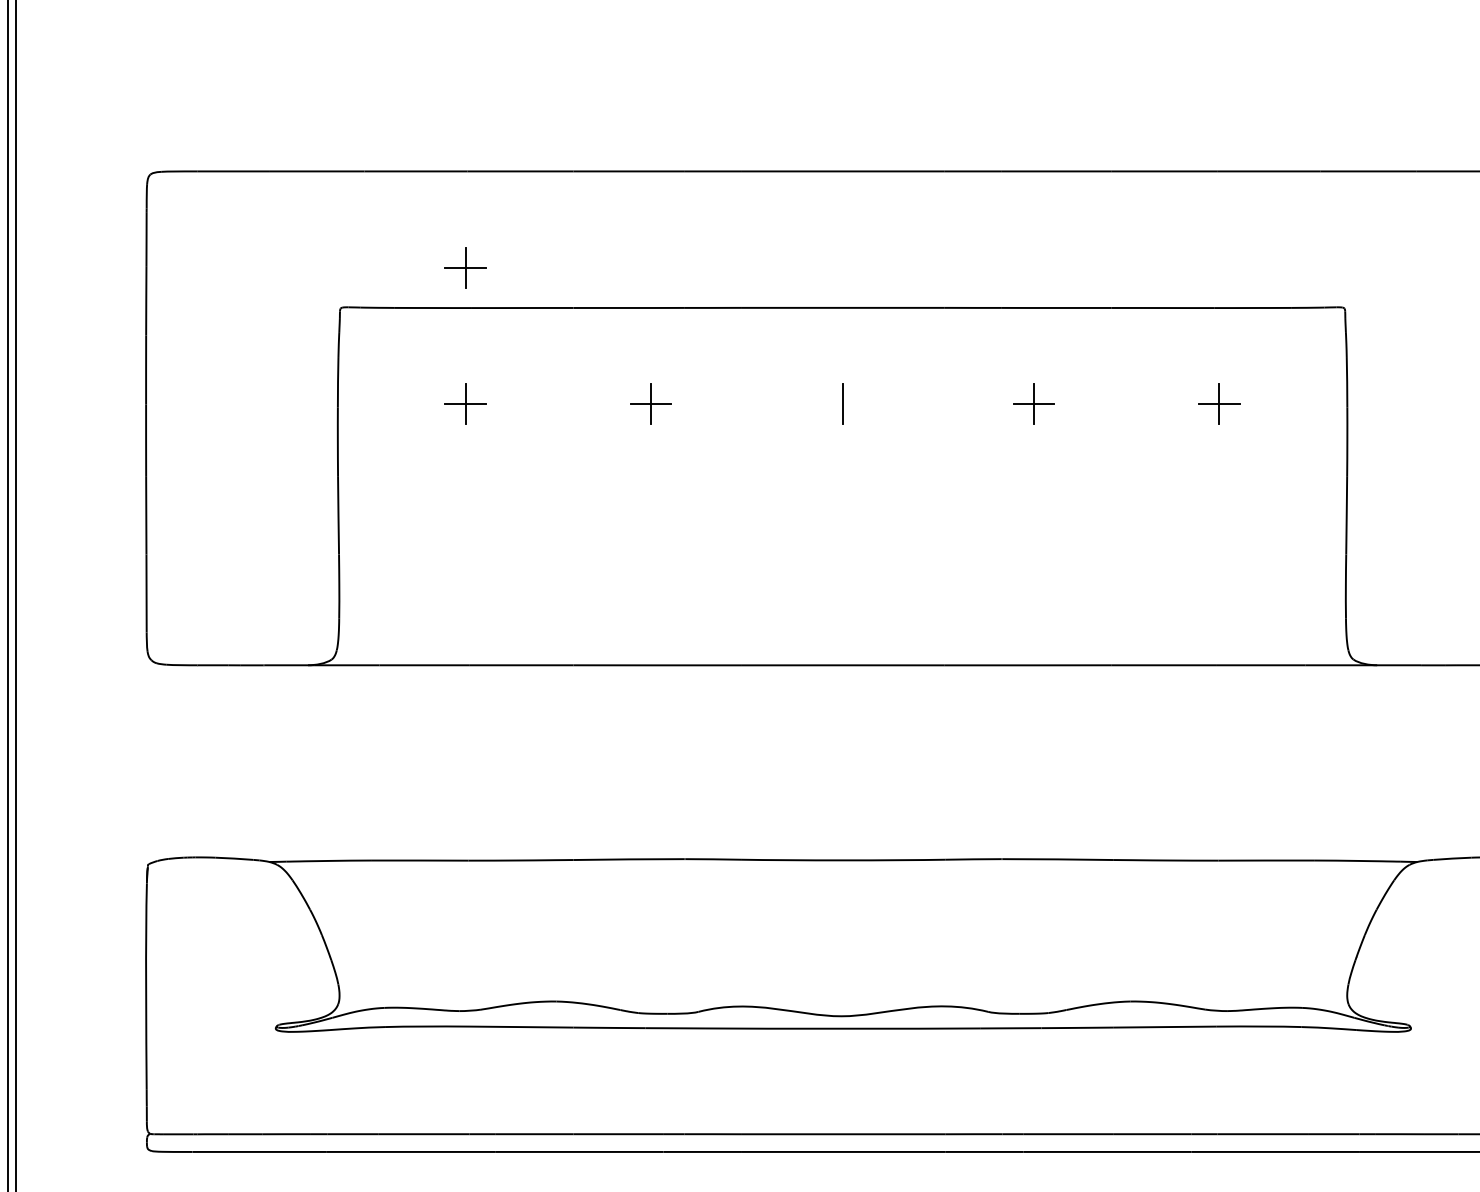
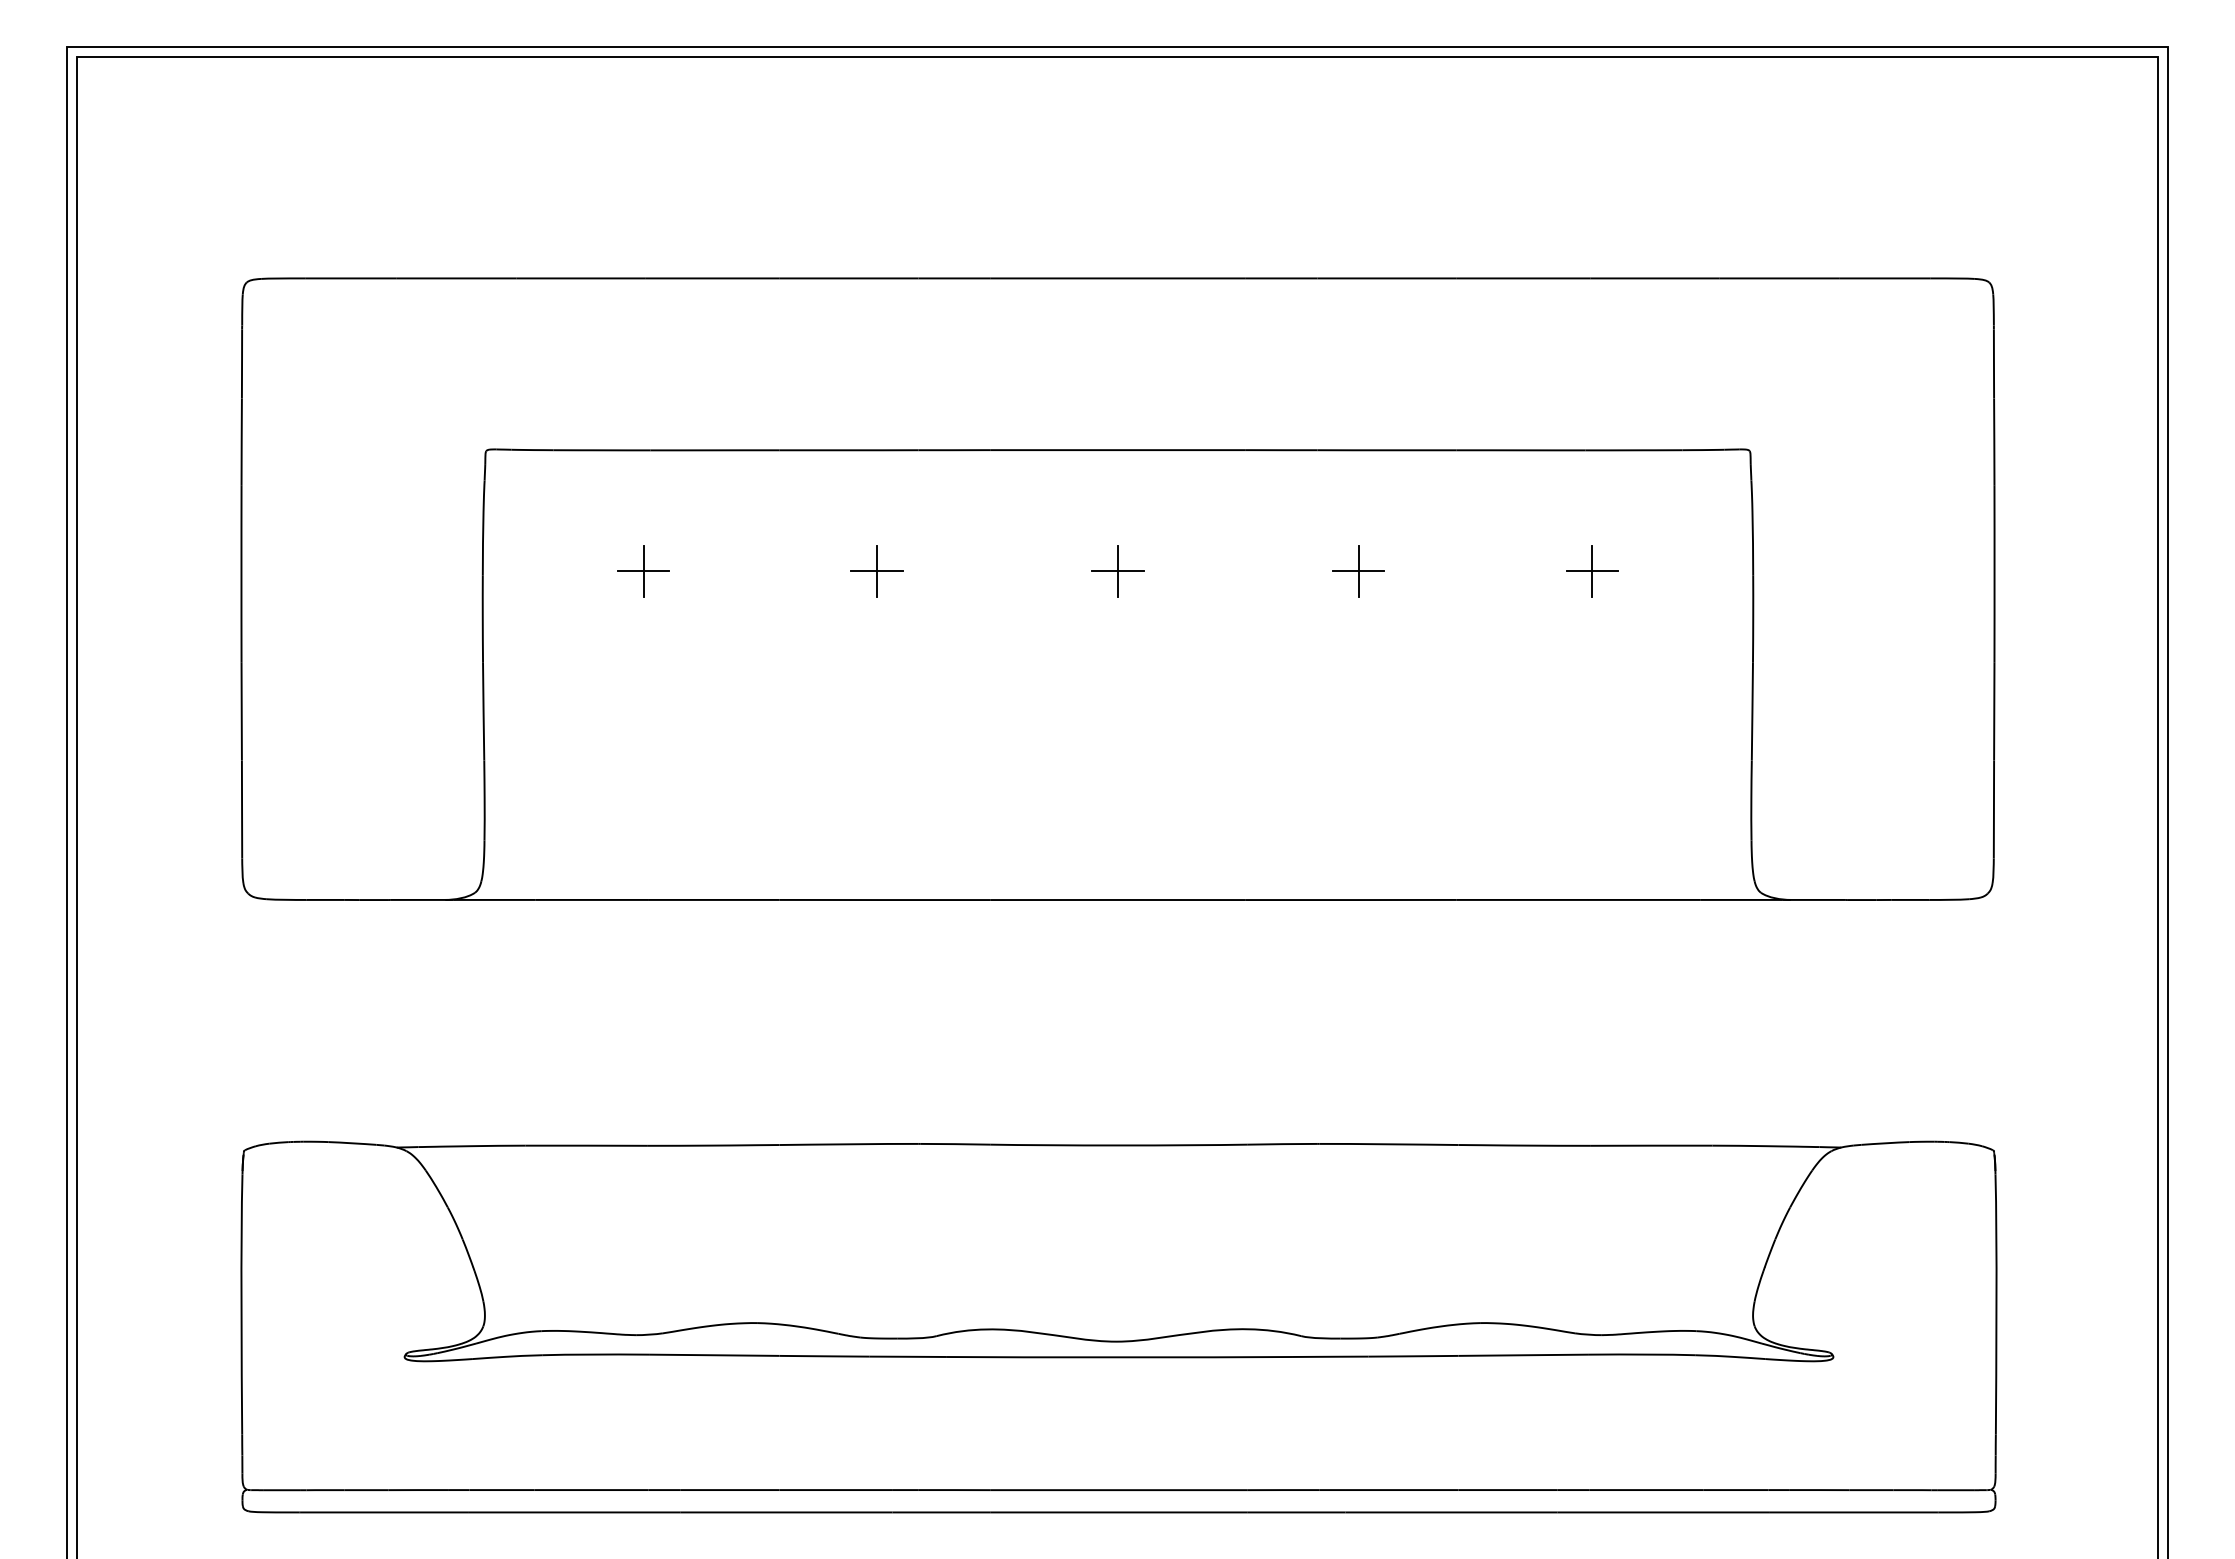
part: (465, 268) -> (643, 400), removed
line: (842, 404) -> (1117, 571), added

